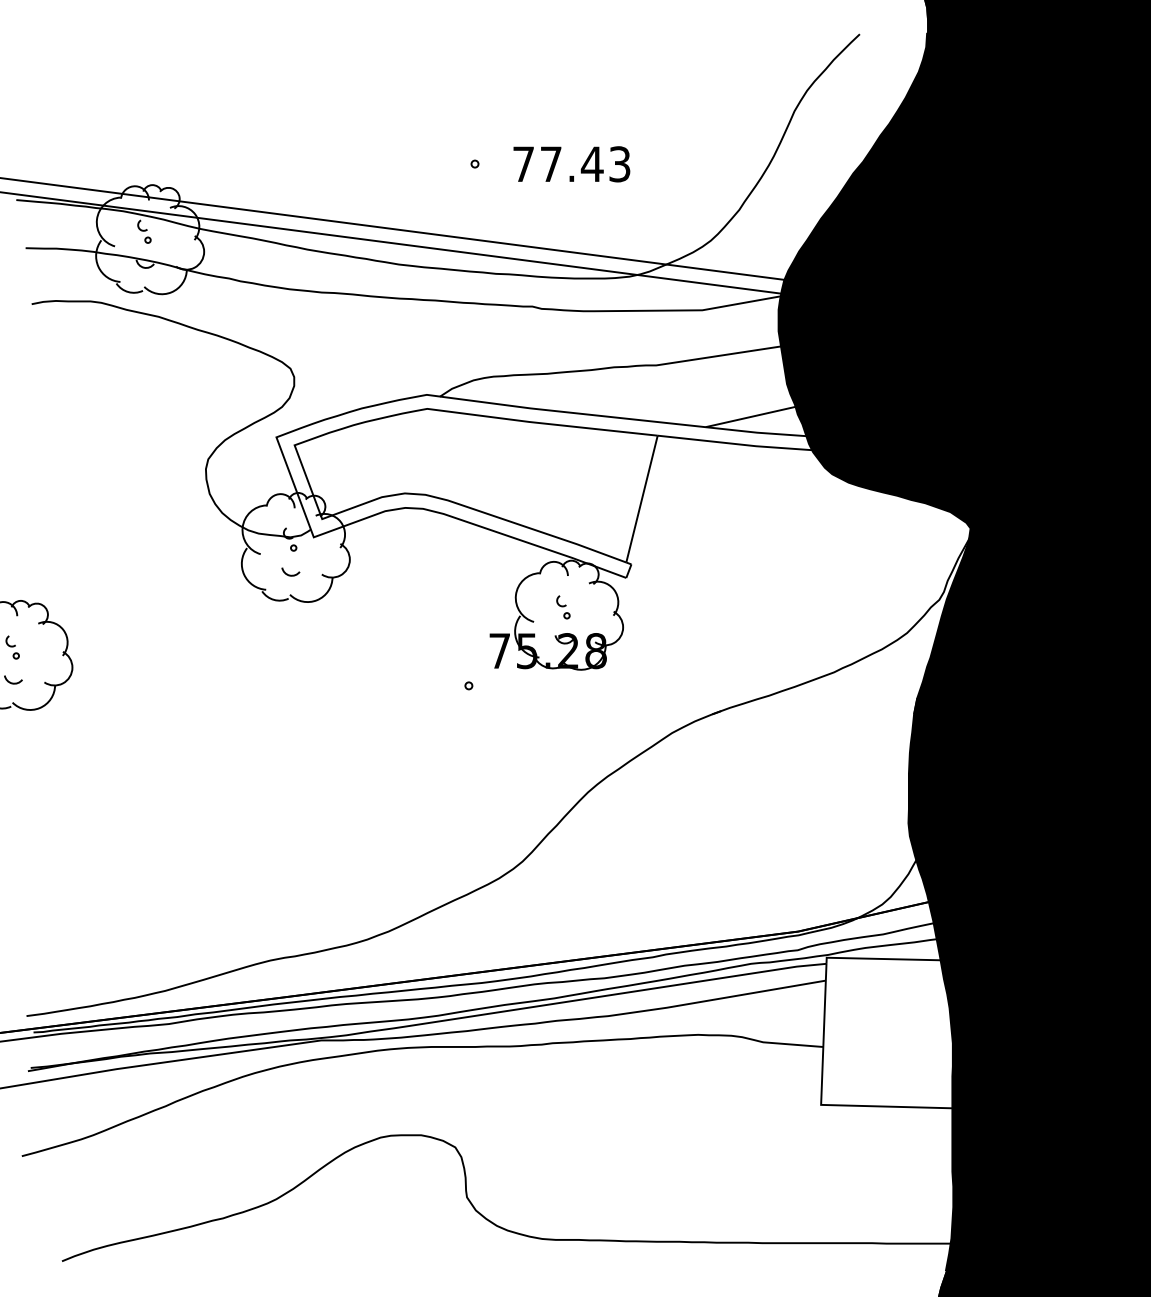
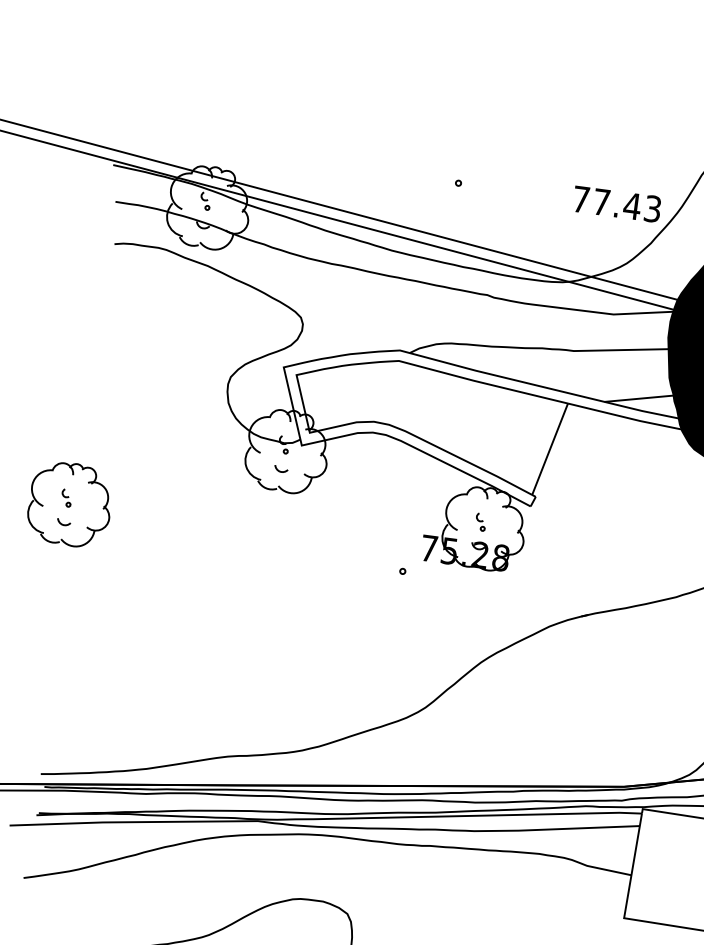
text: (571, 164) -> (616, 204), moved

